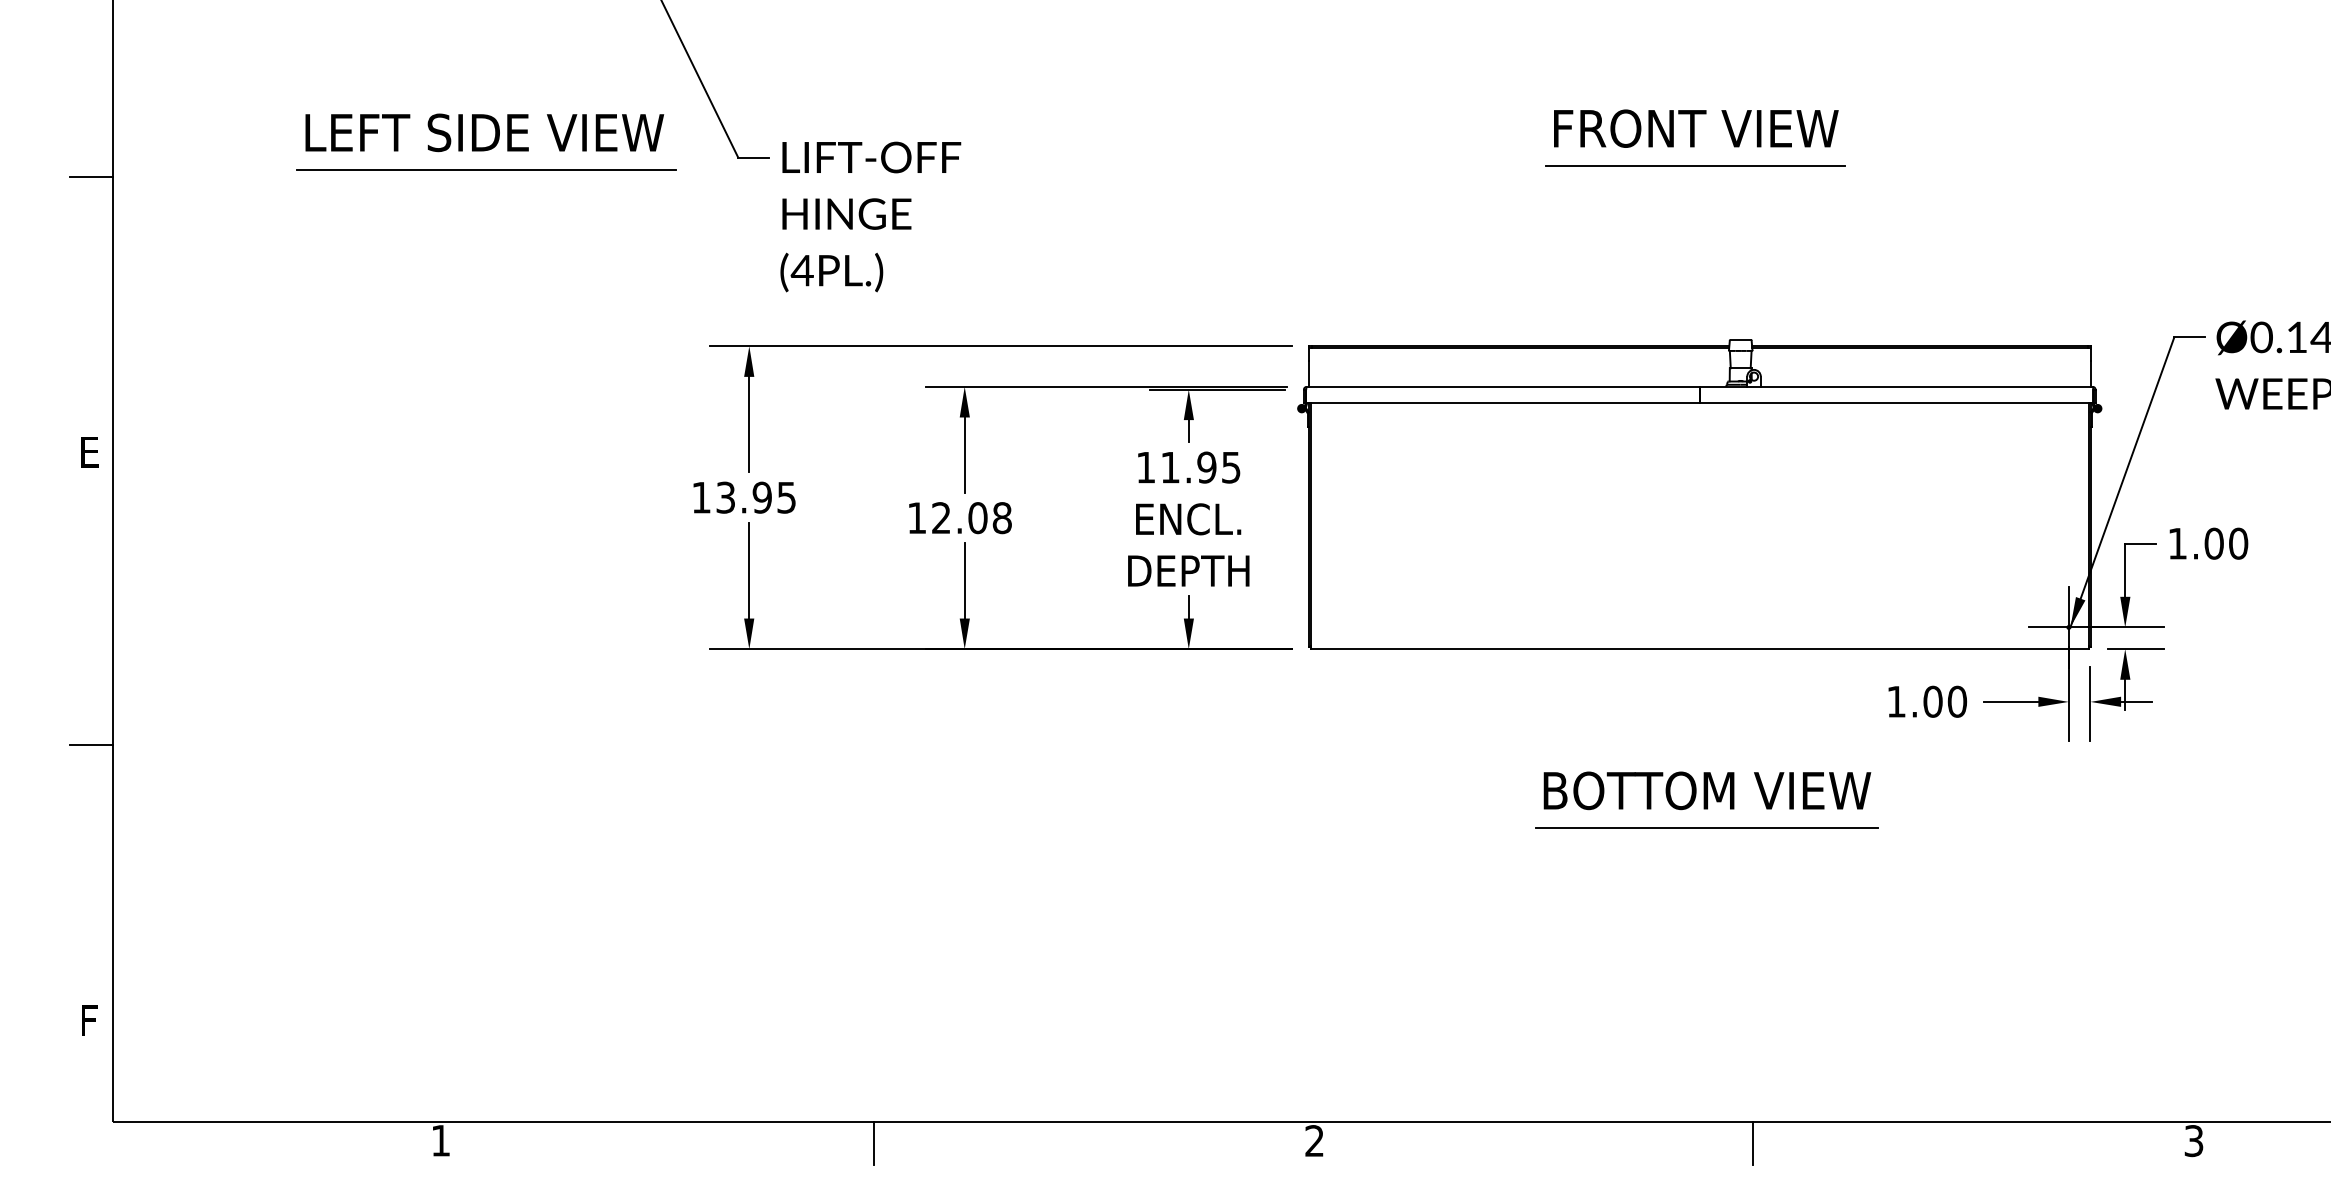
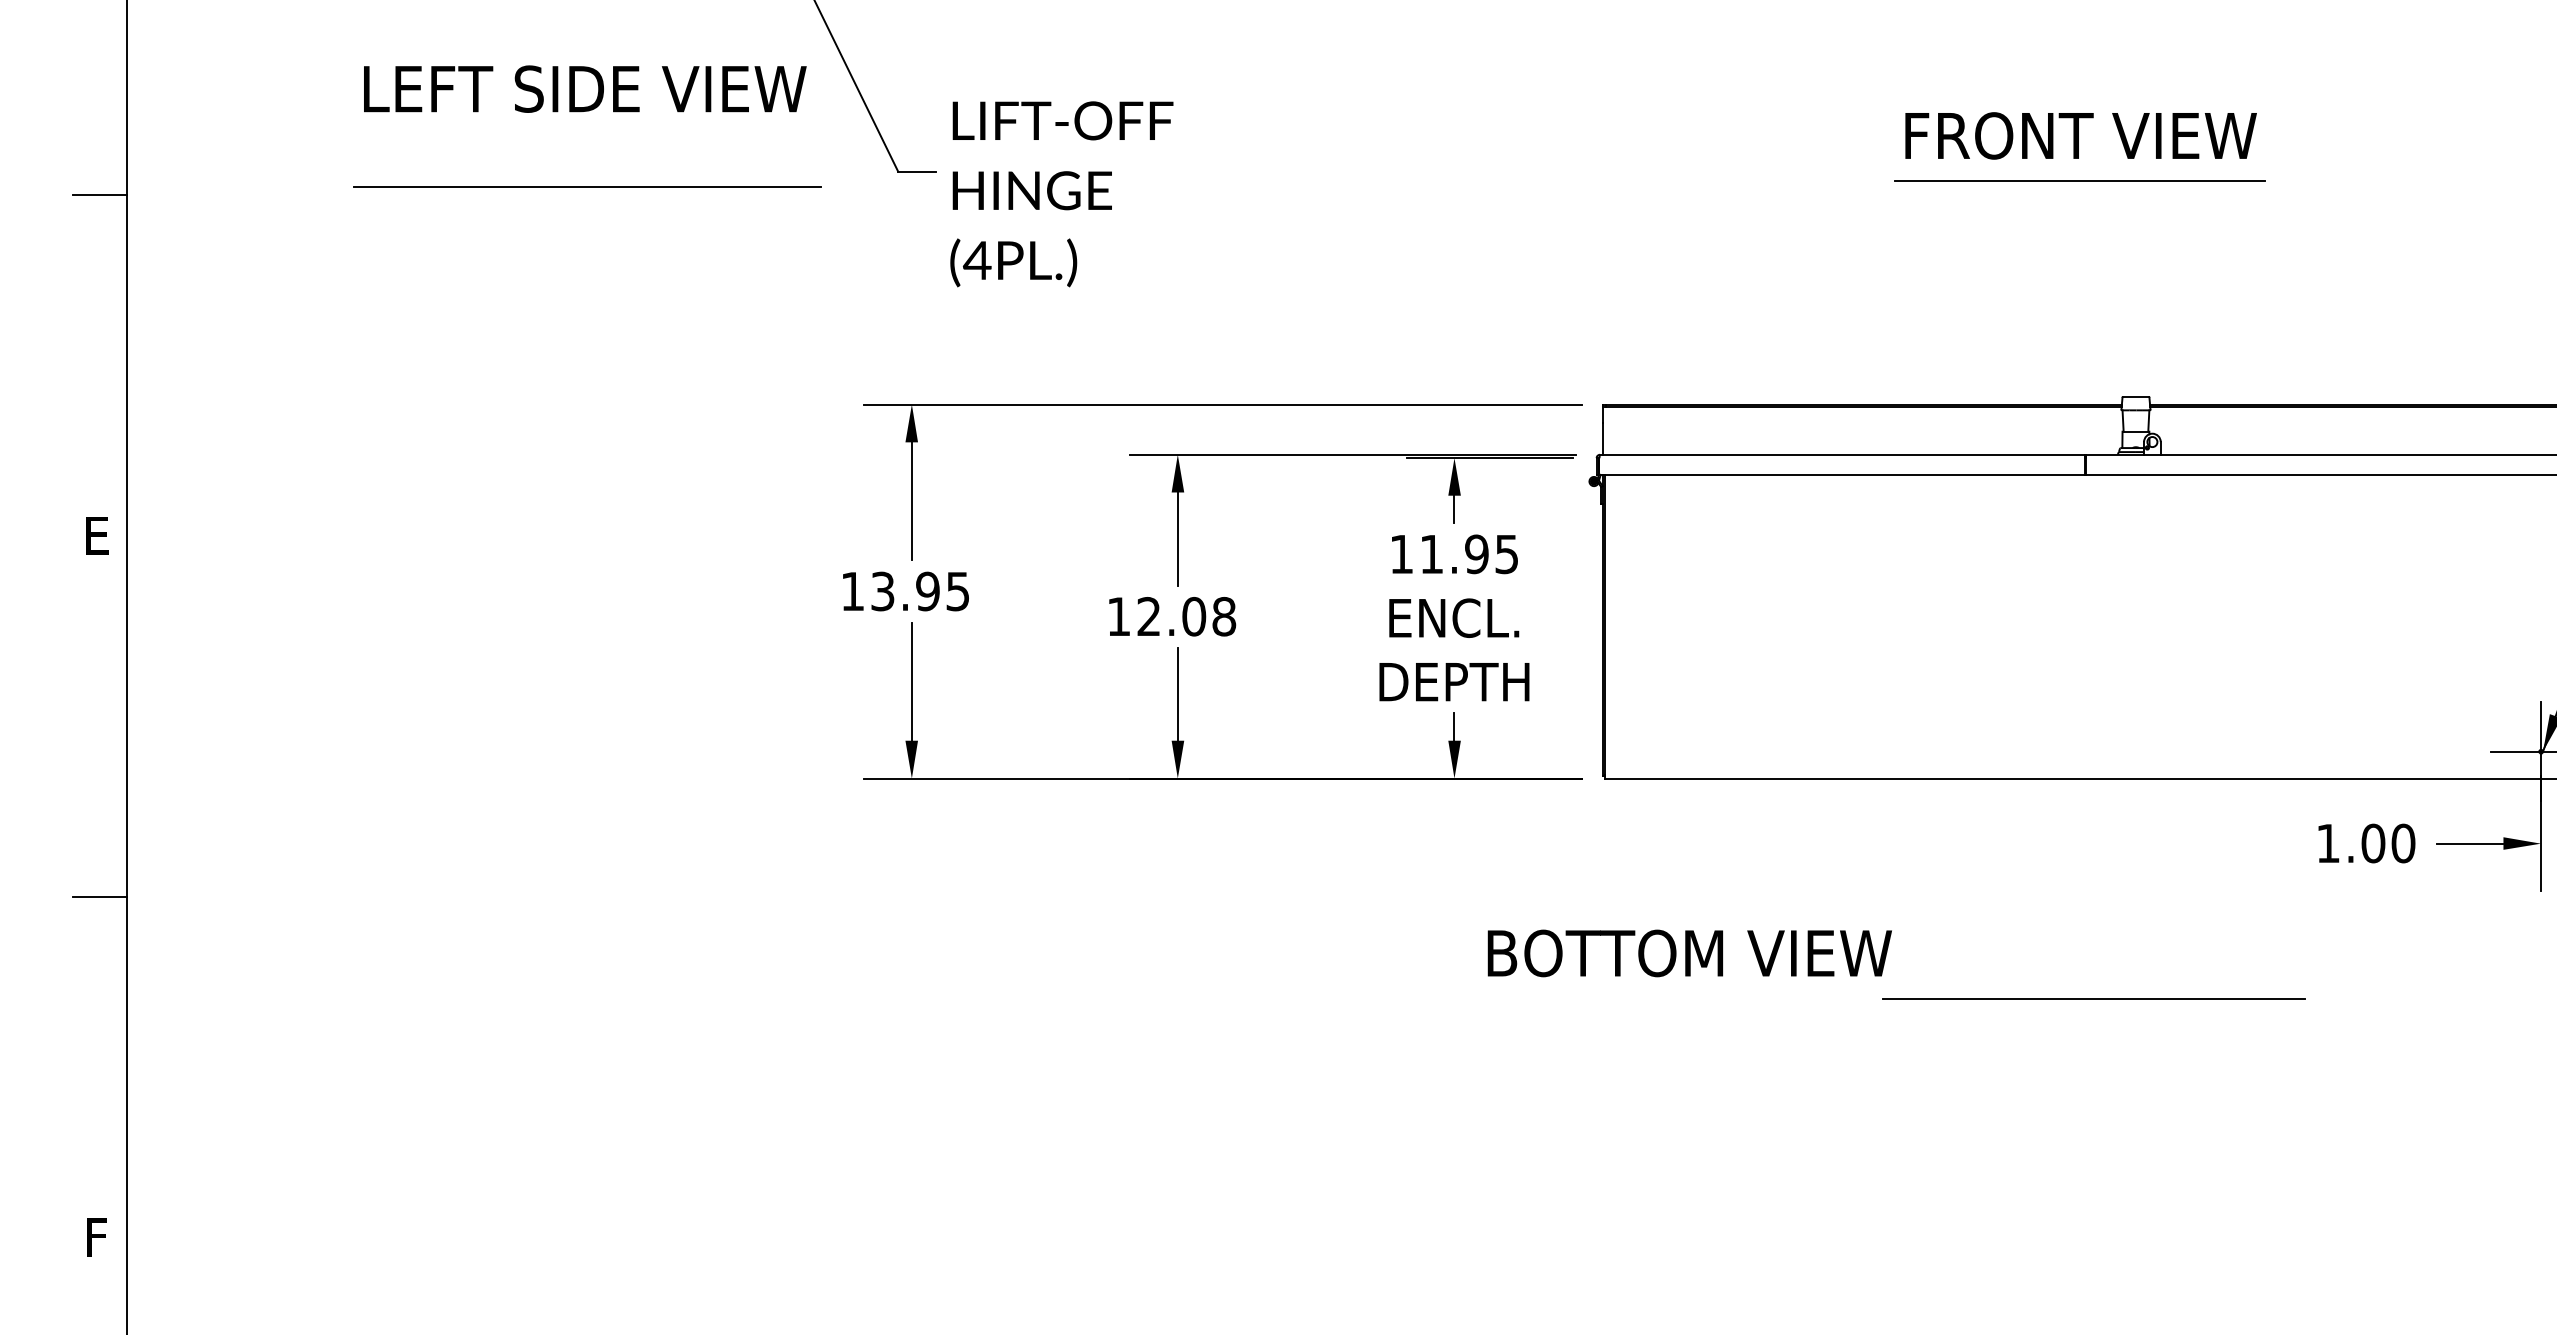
text: (484, 132) -> (584, 88), moved
text: (870, 216) -> (1061, 193), moved
text: (1707, 790) -> (1689, 953), moved

